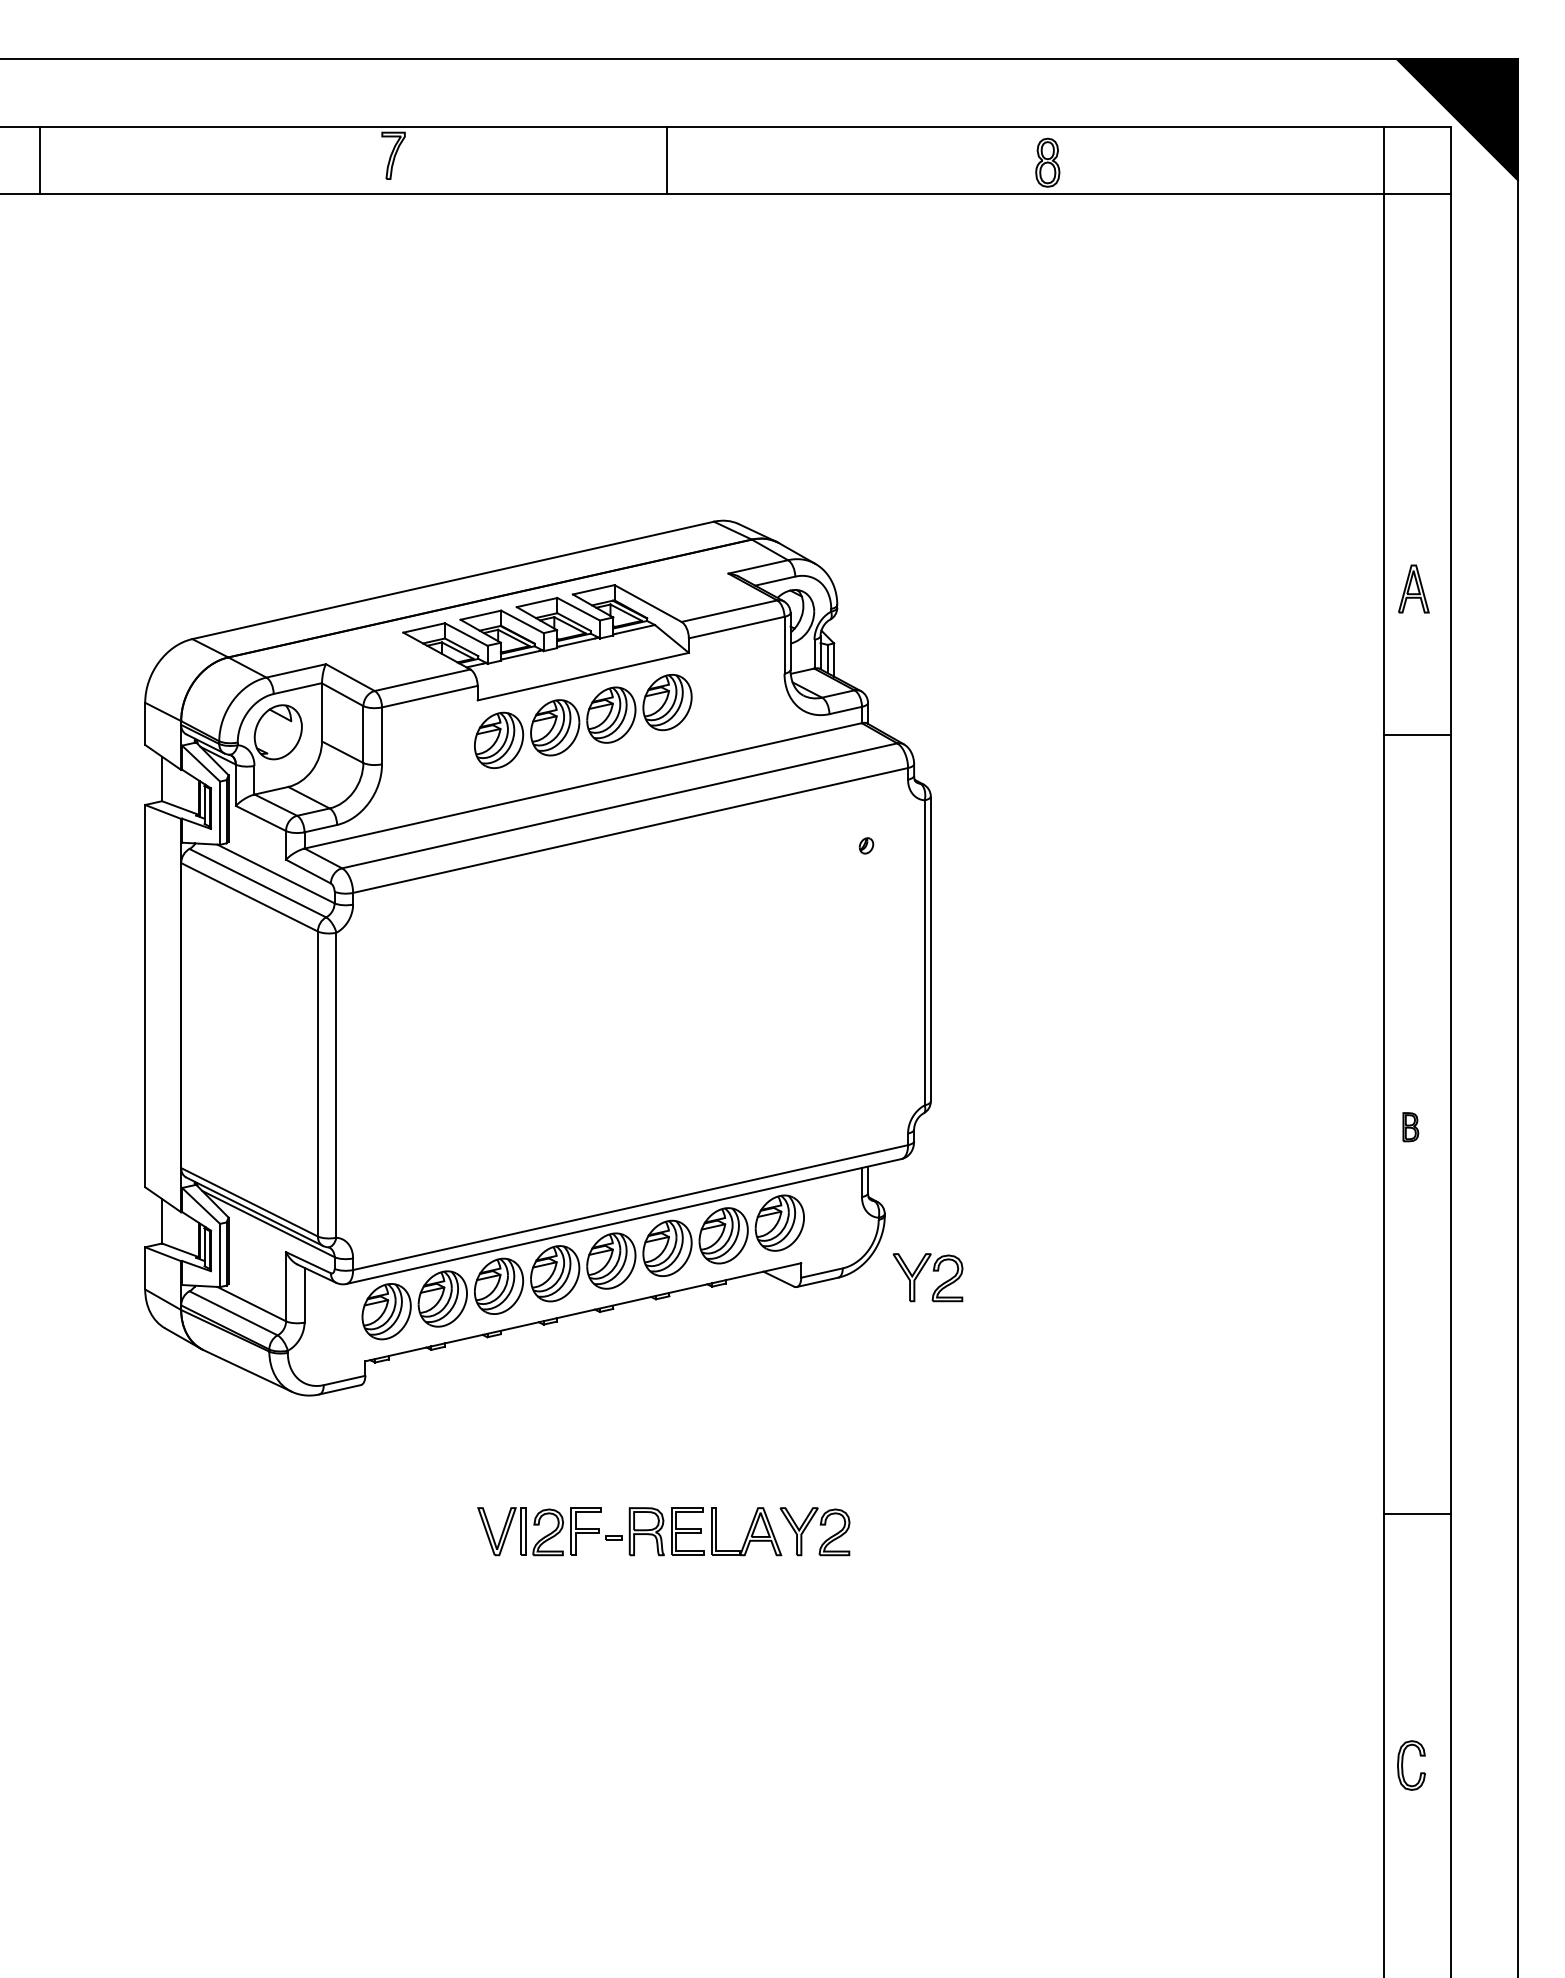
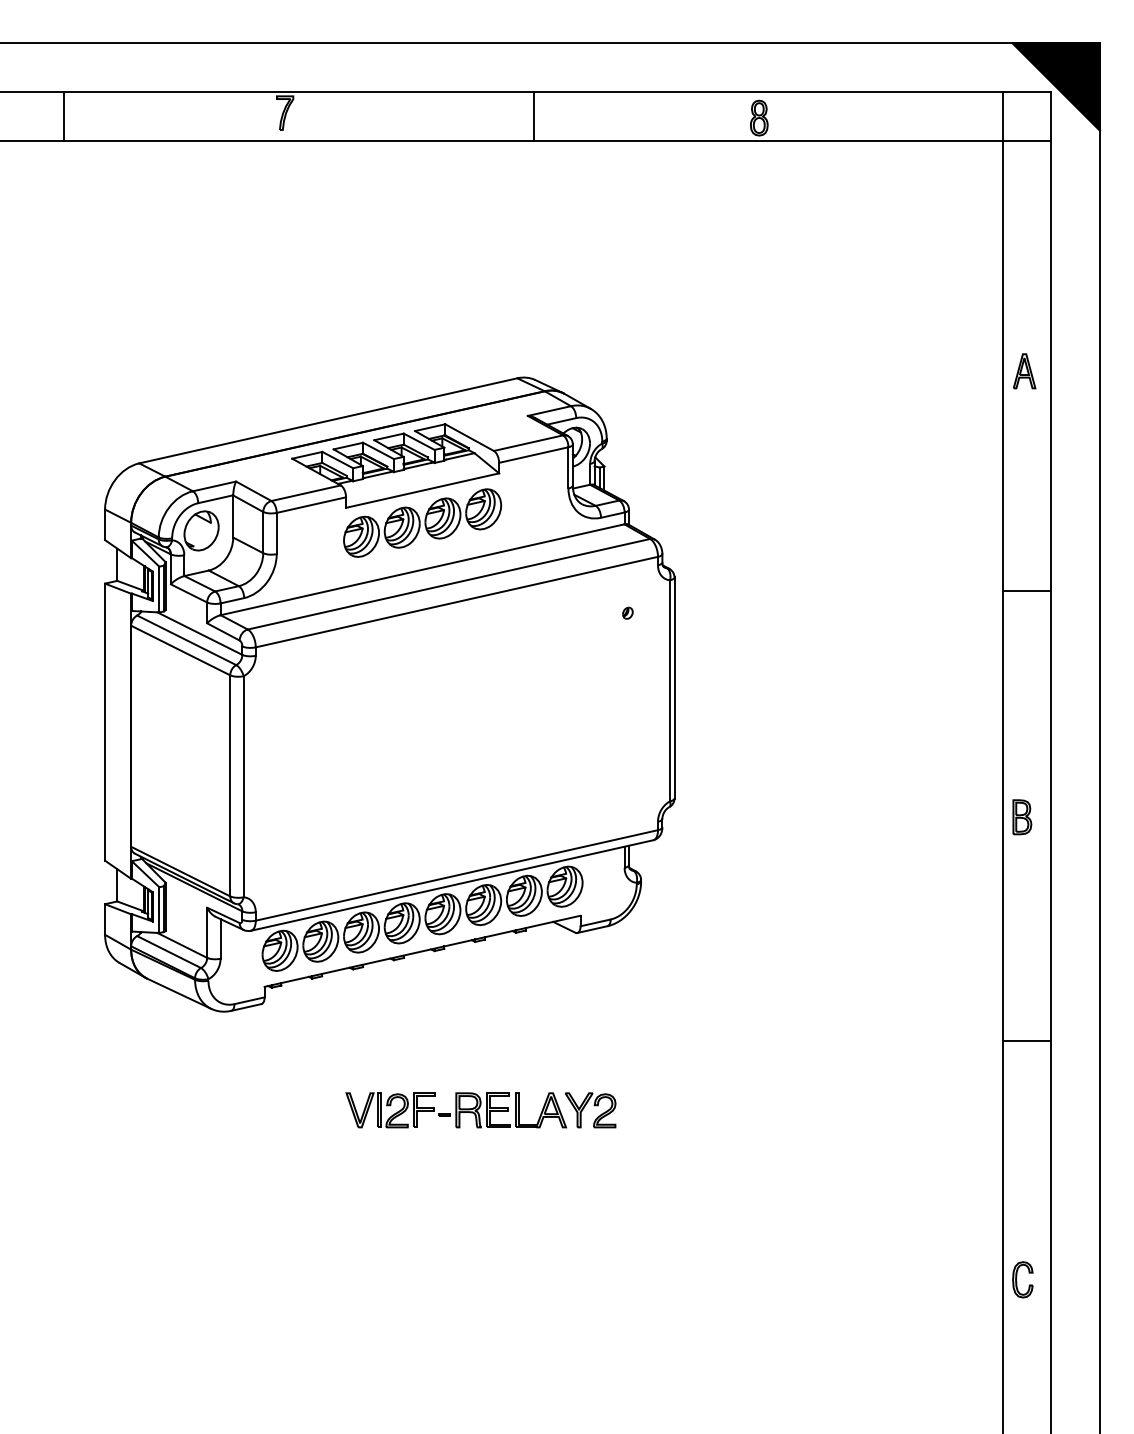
line: (40, 159) -> (64, 115), moved
line: (667, 159) -> (533, 115), moved
part: (1413, 588) -> (1024, 370), moved
line: (1416, 734) -> (1026, 590), moved
part: (1410, 1126) -> (1022, 816), size x1.67
part: (932, 1271) -> (675, 921), removed
line: (1416, 1513) -> (1026, 1040), moved

